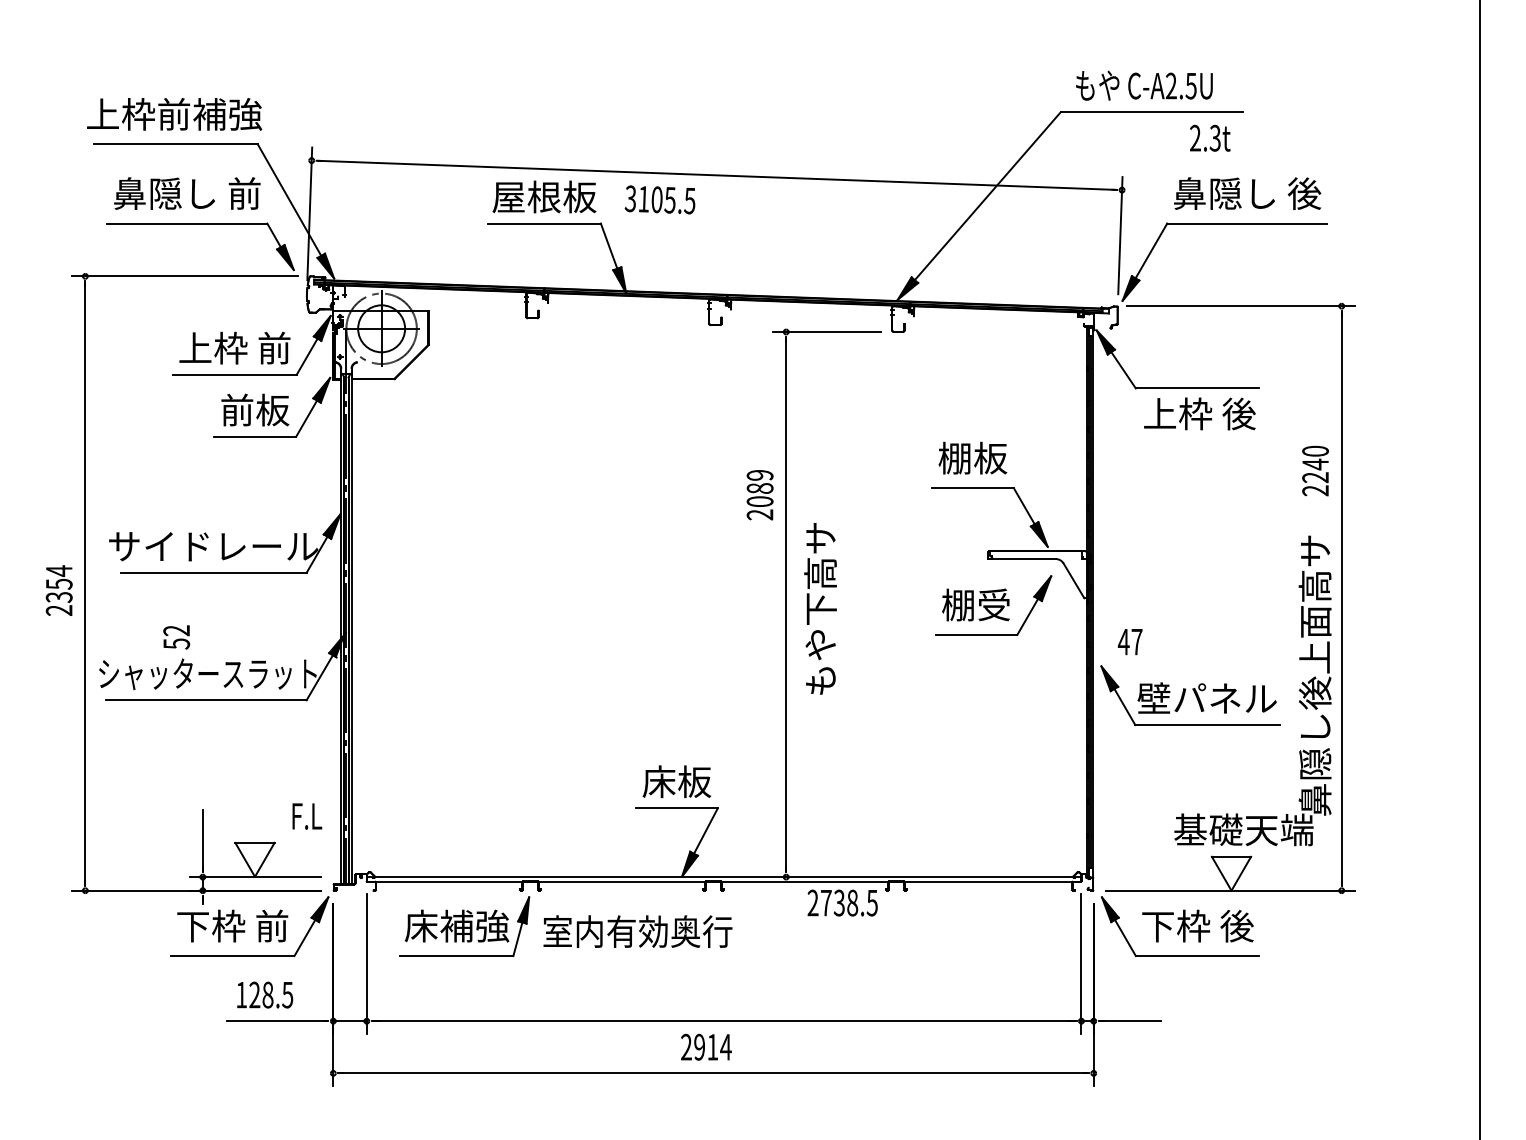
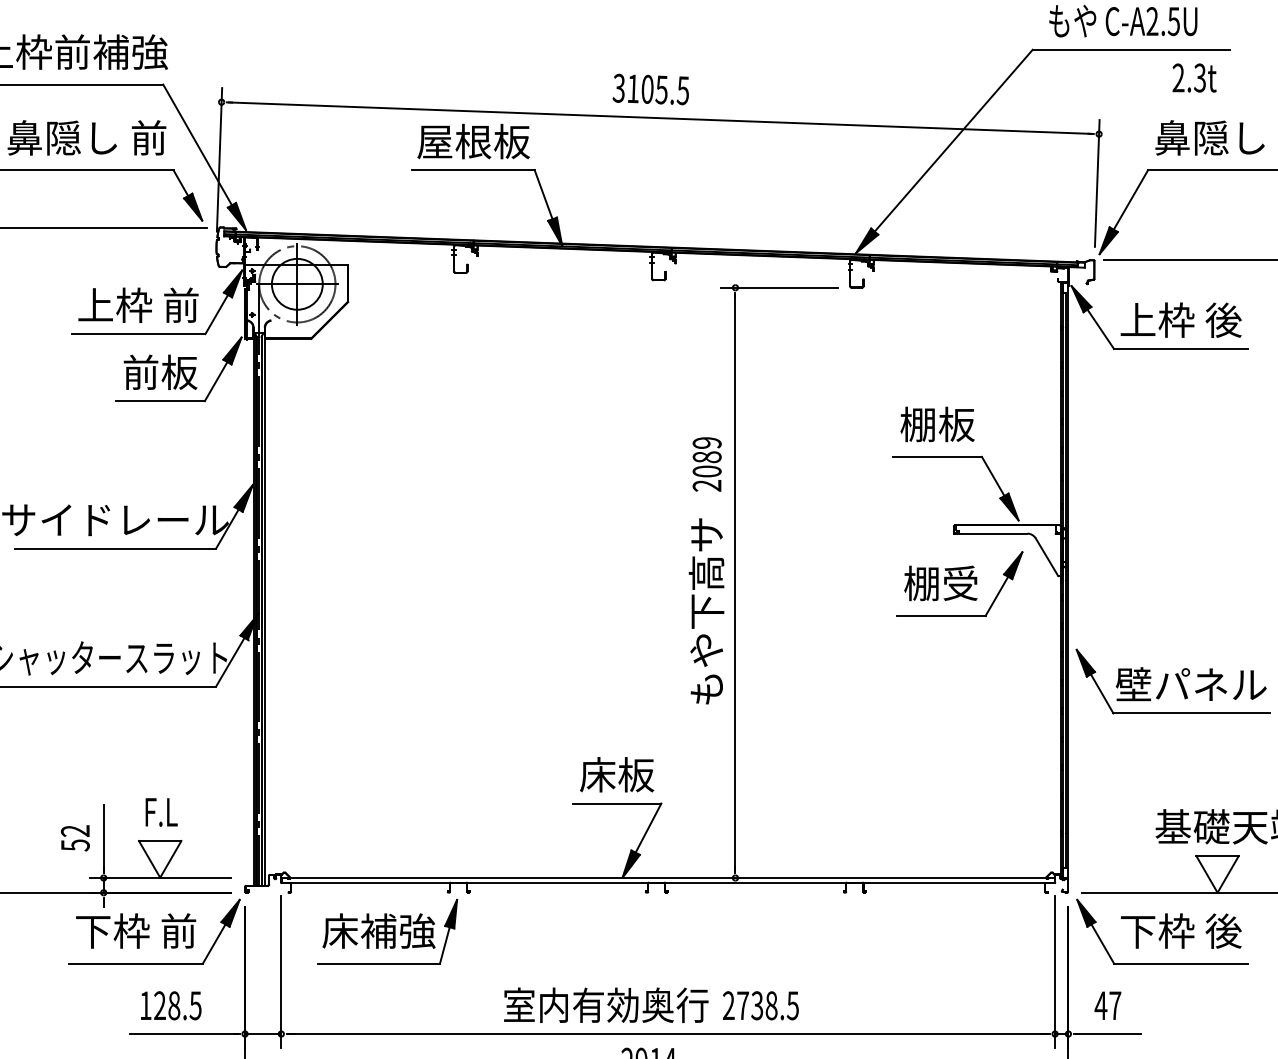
text: (659, 199) -> (650, 89), moved
text: (1199, 413) -> (1180, 319), moved
text: (820, 608) -> (706, 611), moved
text: (176, 637) -> (75, 838), moved
text: (1129, 642) -> (1107, 1006), moved
text: (307, 816) -> (161, 812), moved
text: (842, 902) -> (760, 1005), moved
text: (637, 931) -> (605, 1005), moved

